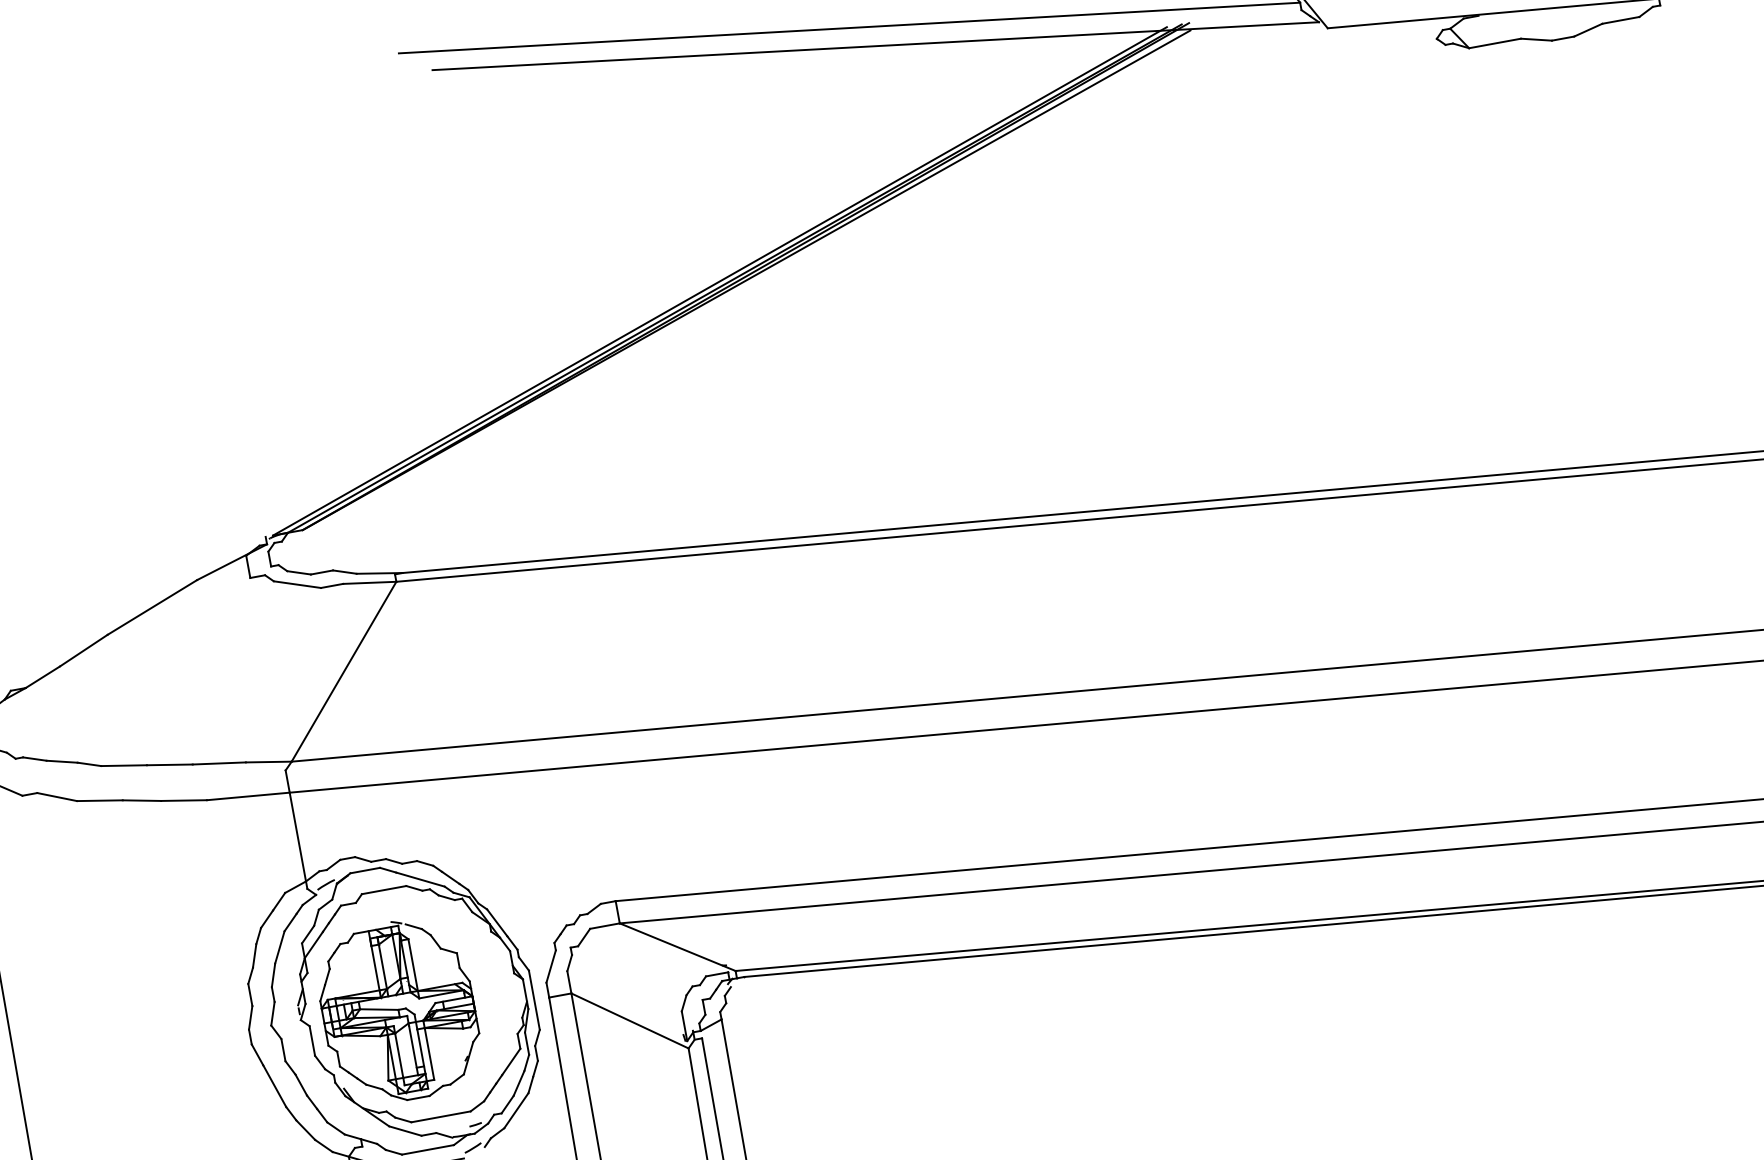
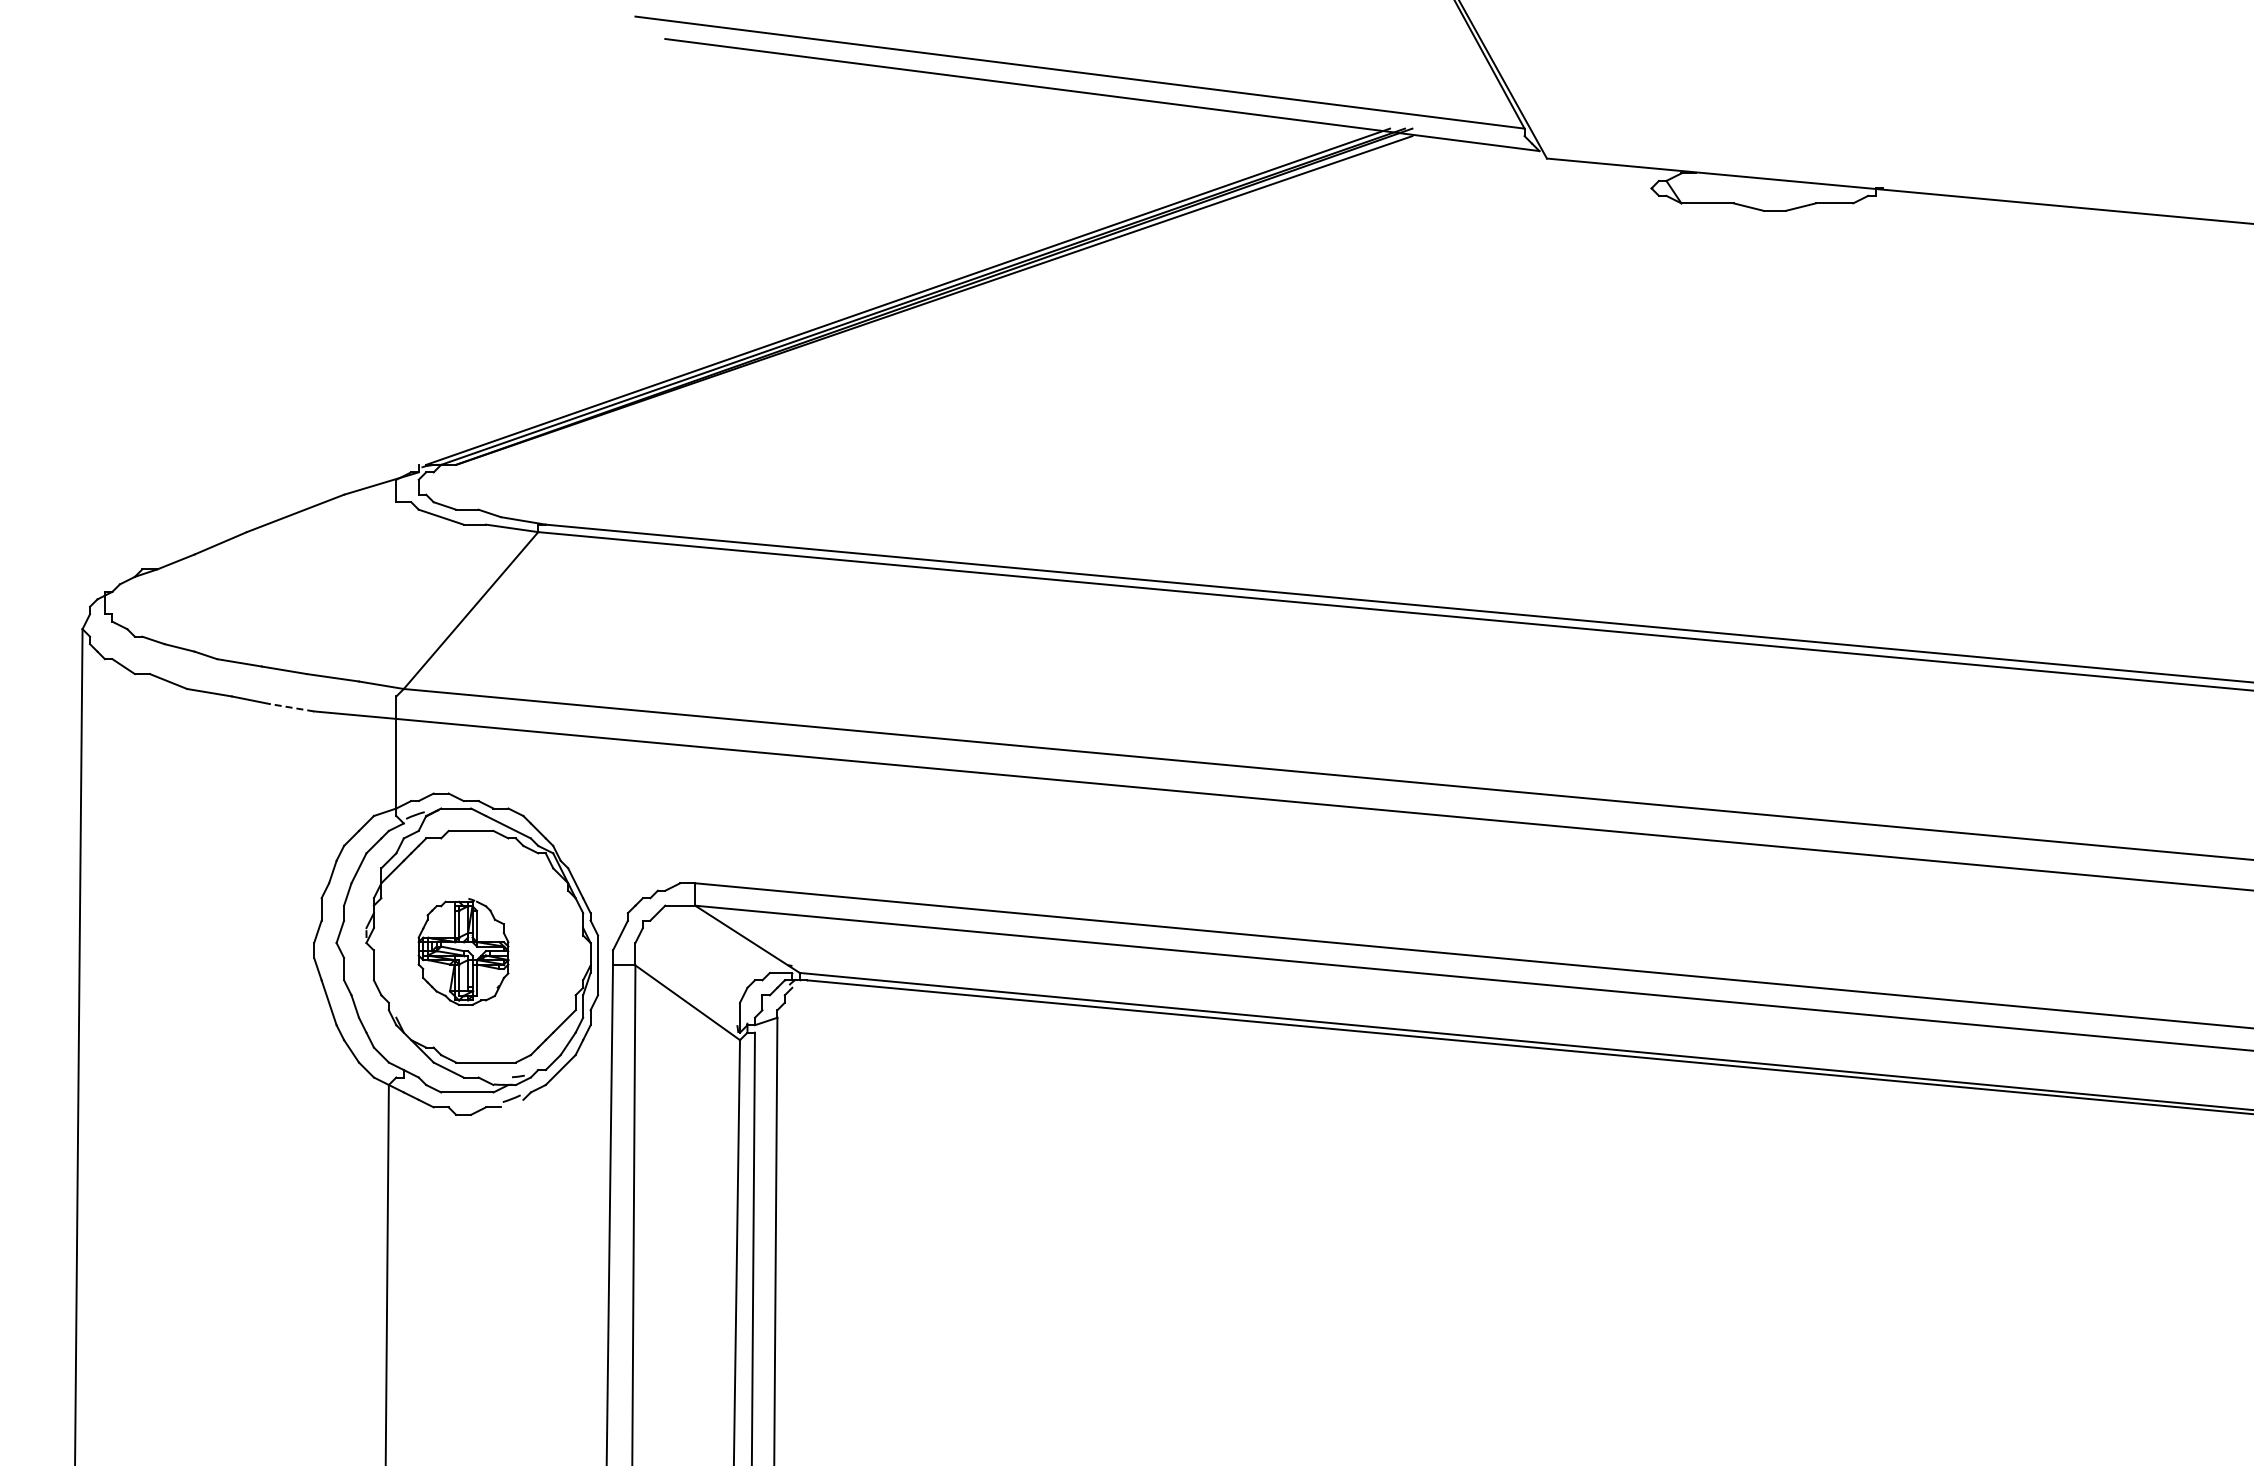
line: (183, 800) -> (291, 707), solid -> dashed
part: (398, 1010) -> (463, 951), size x0.6

